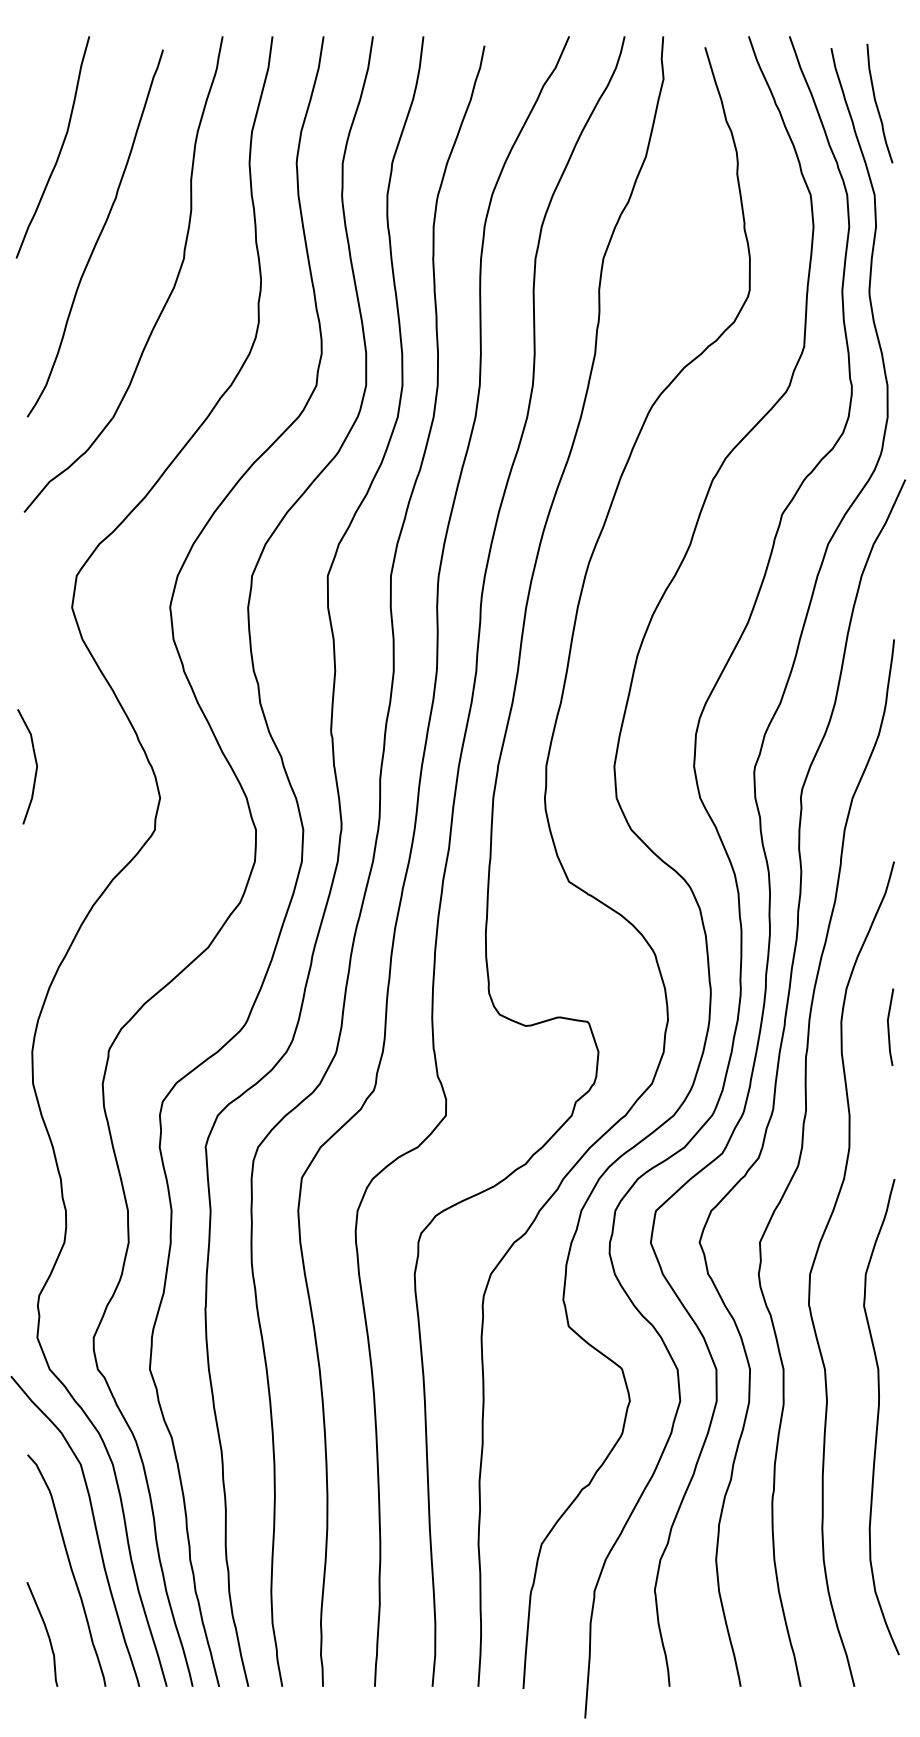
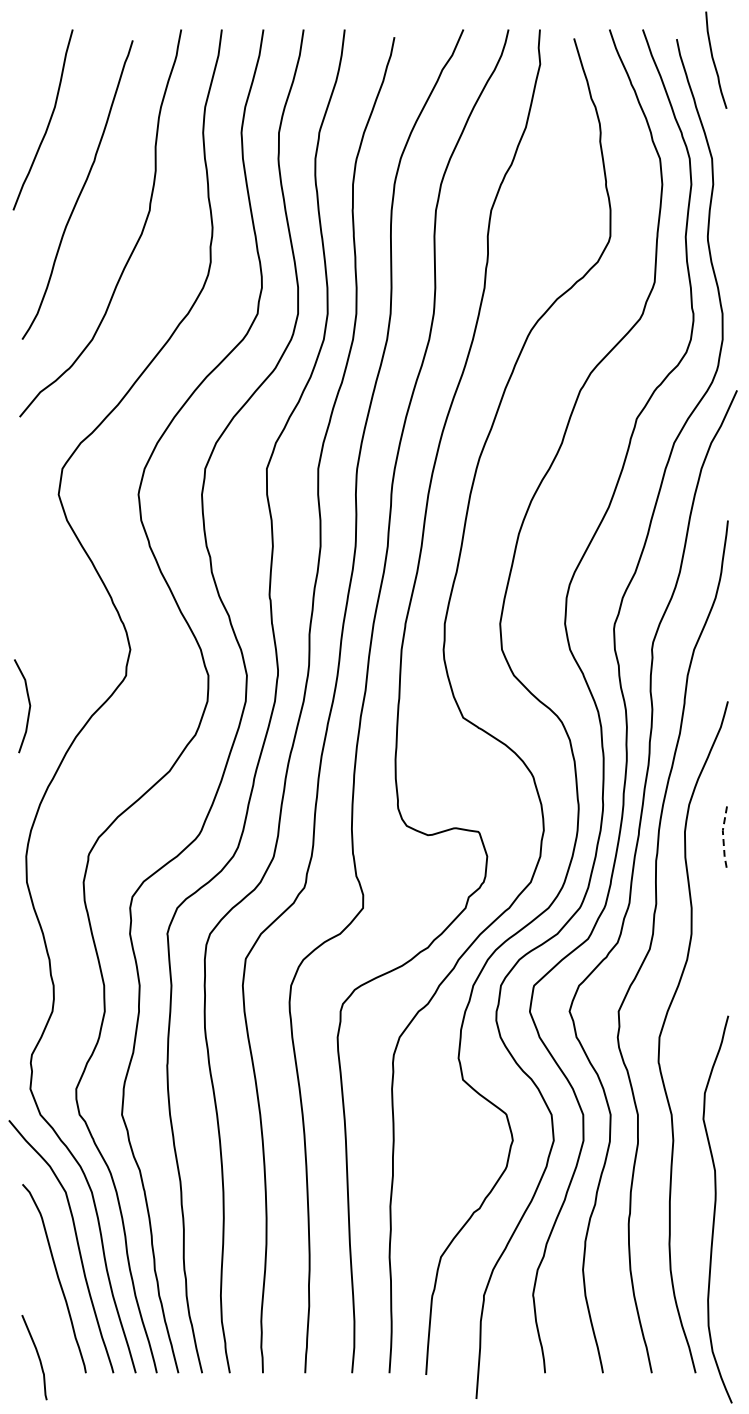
curve: (877, 103) -> (714, 60), moved
curve: (35, 763) -> (28, 703), moved
line: (888, 1026) -> (723, 835), solid -> dashed
curve: (878, 1416) -> (715, 1209), moved
curve: (46, 1633) -> (37, 1356), moved

